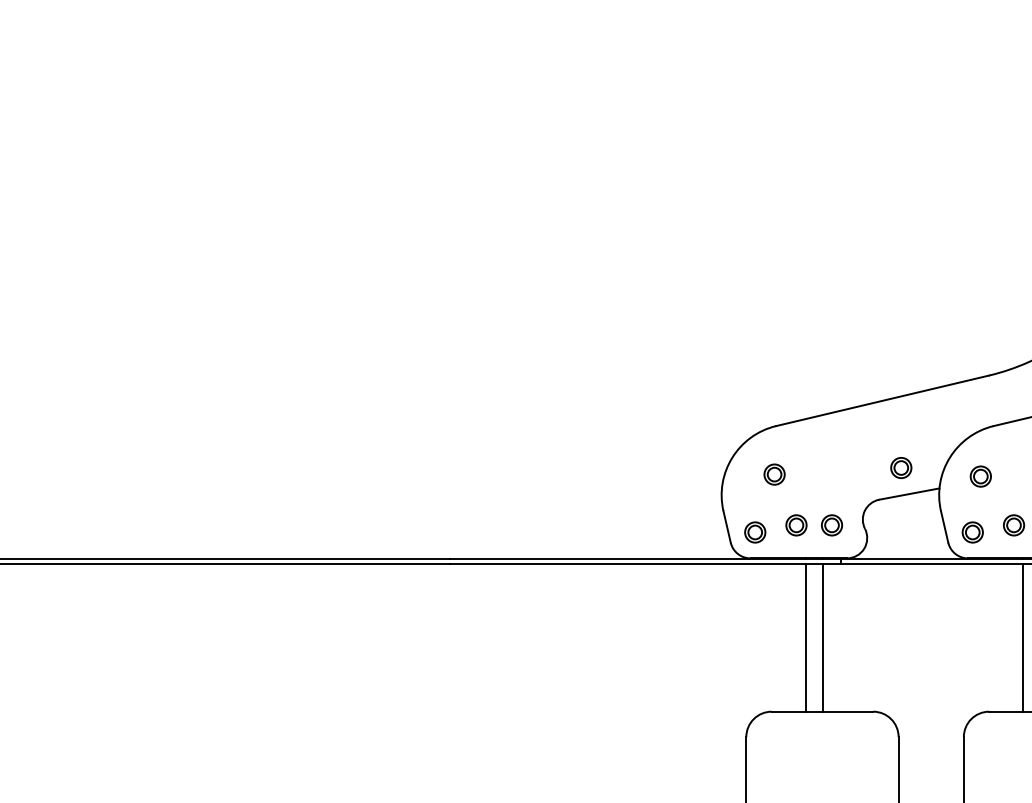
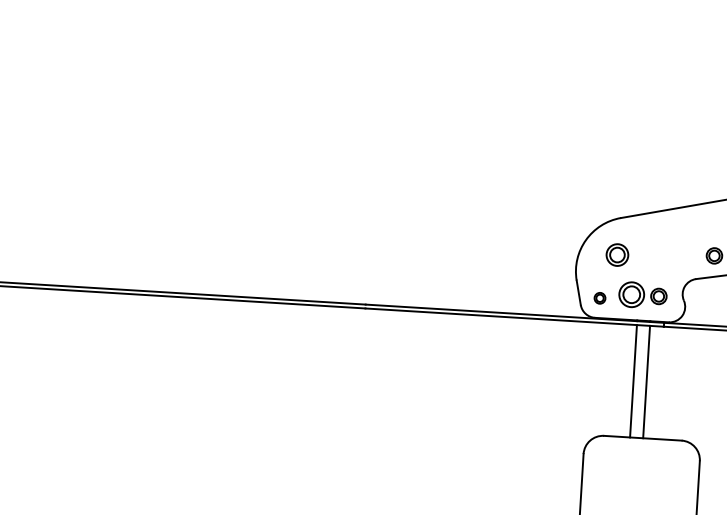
part: (774, 474) -> (617, 254), size x1.4
part: (796, 525) -> (631, 294), size x1.6
part: (755, 532) -> (600, 298), size x0.7

